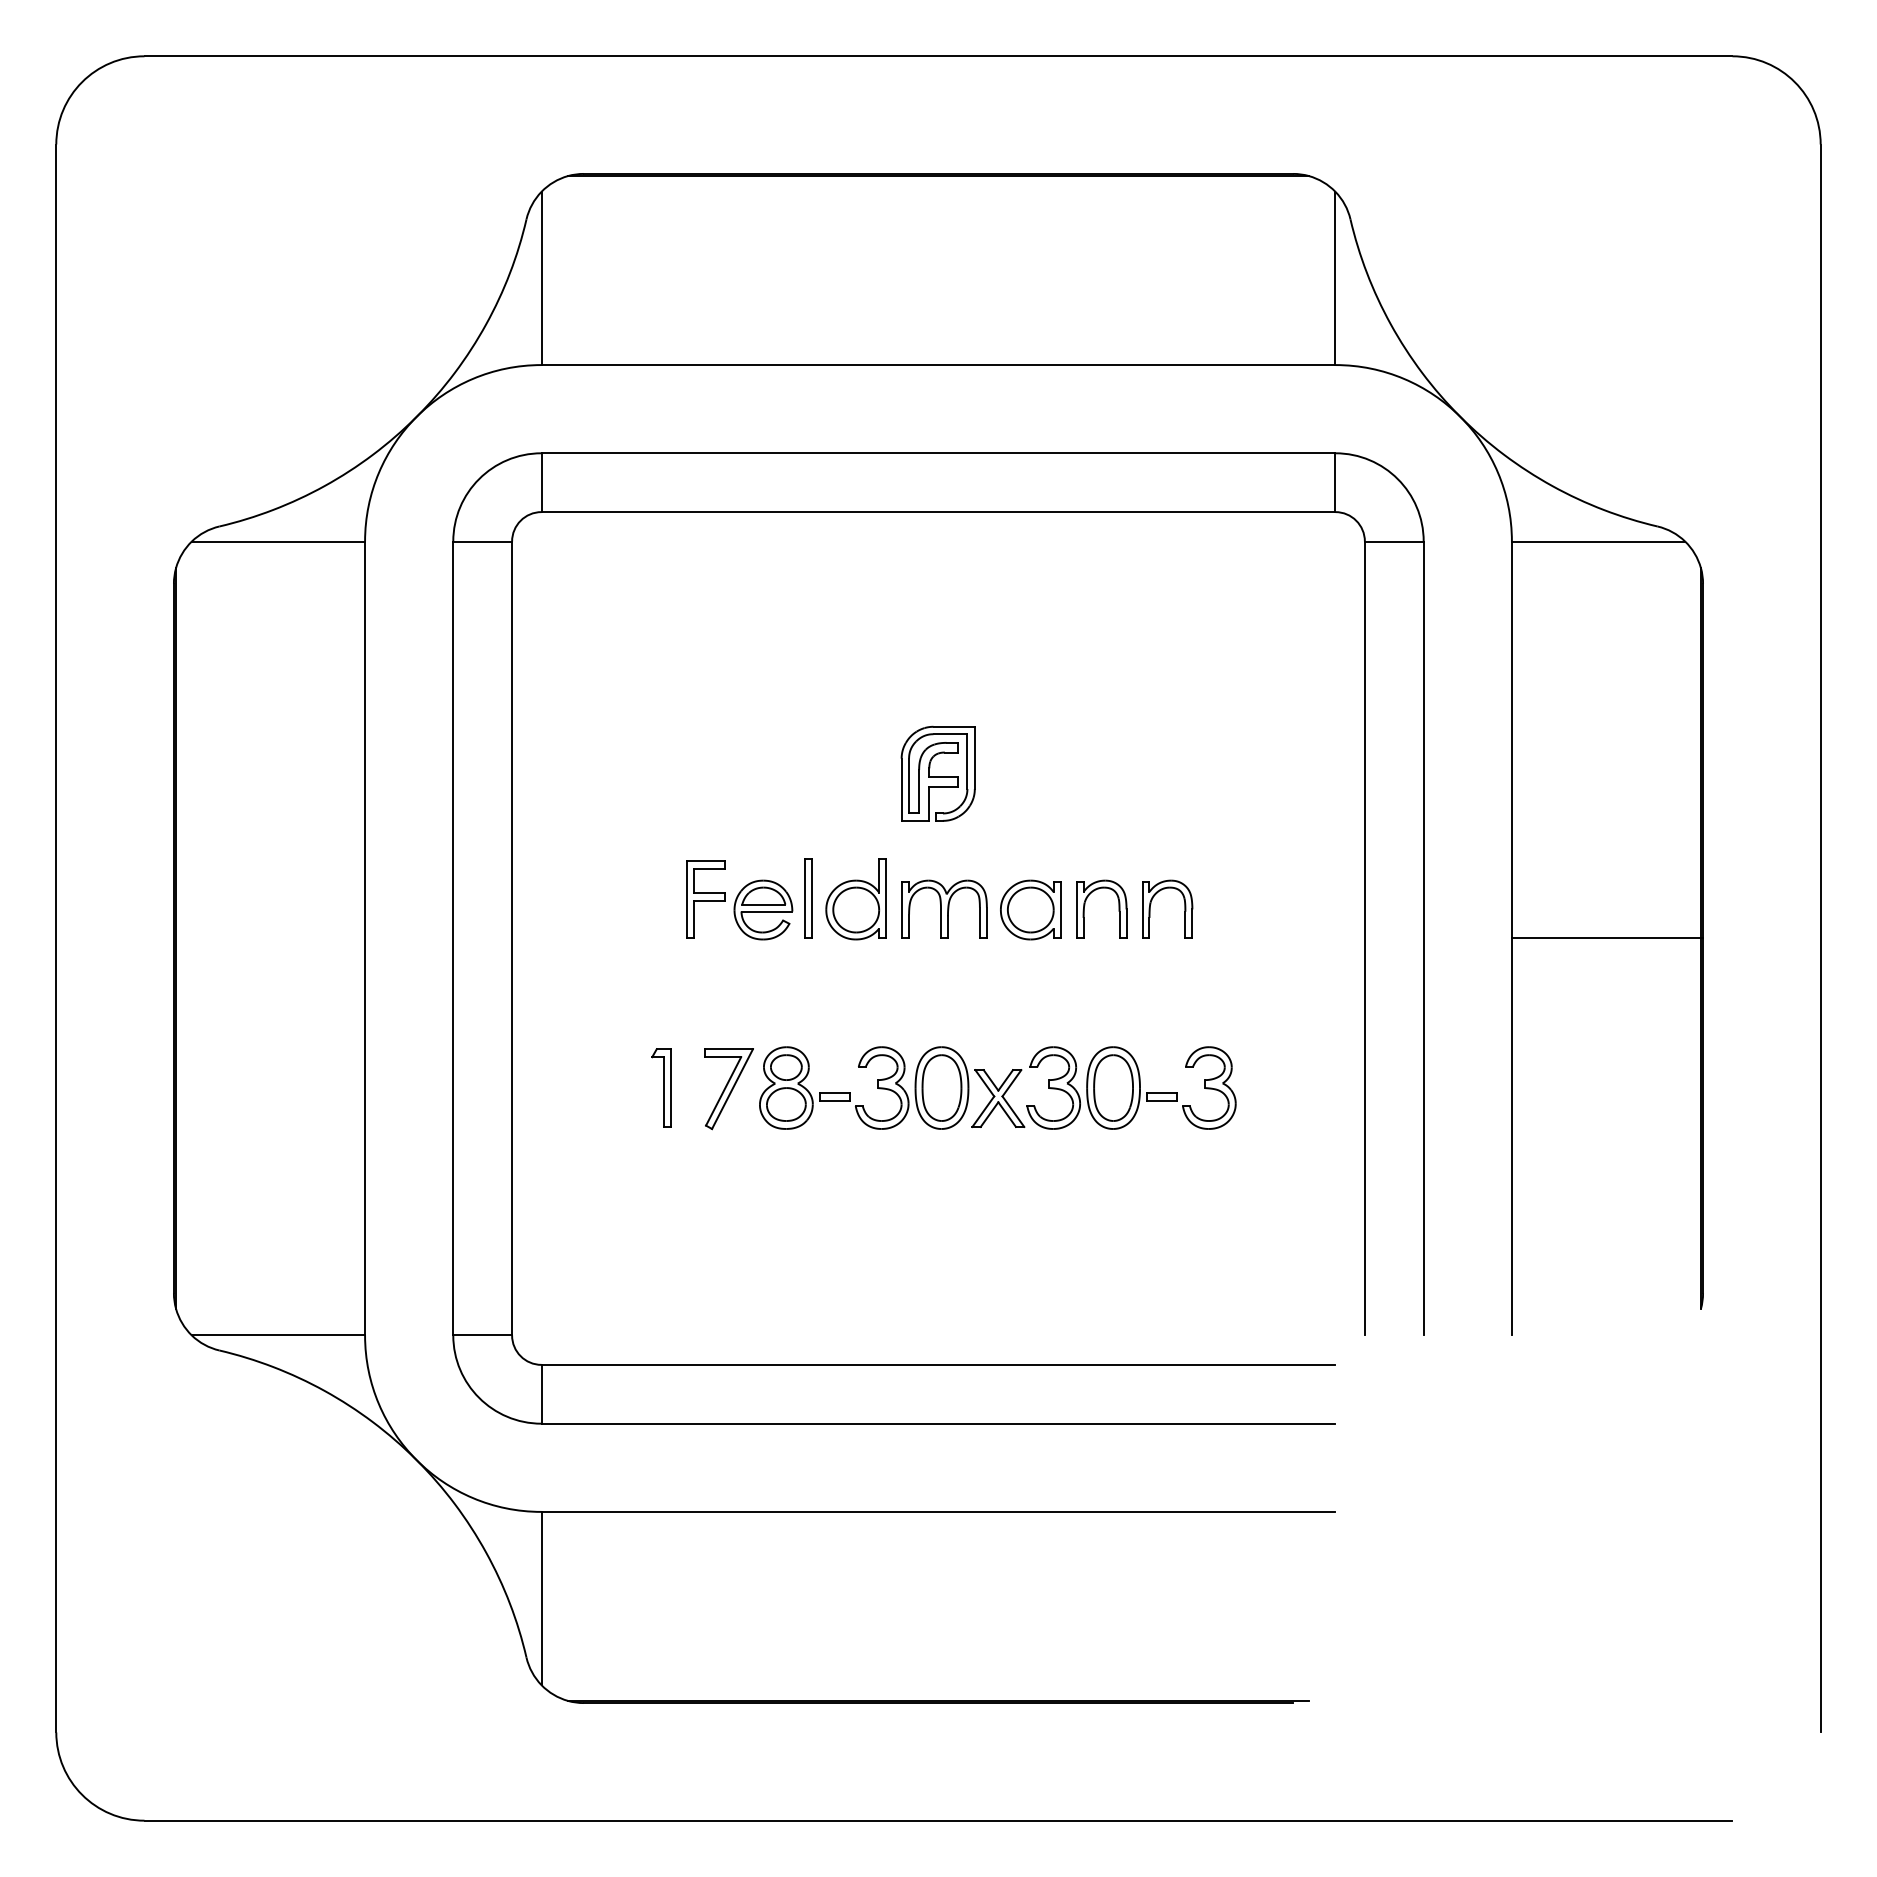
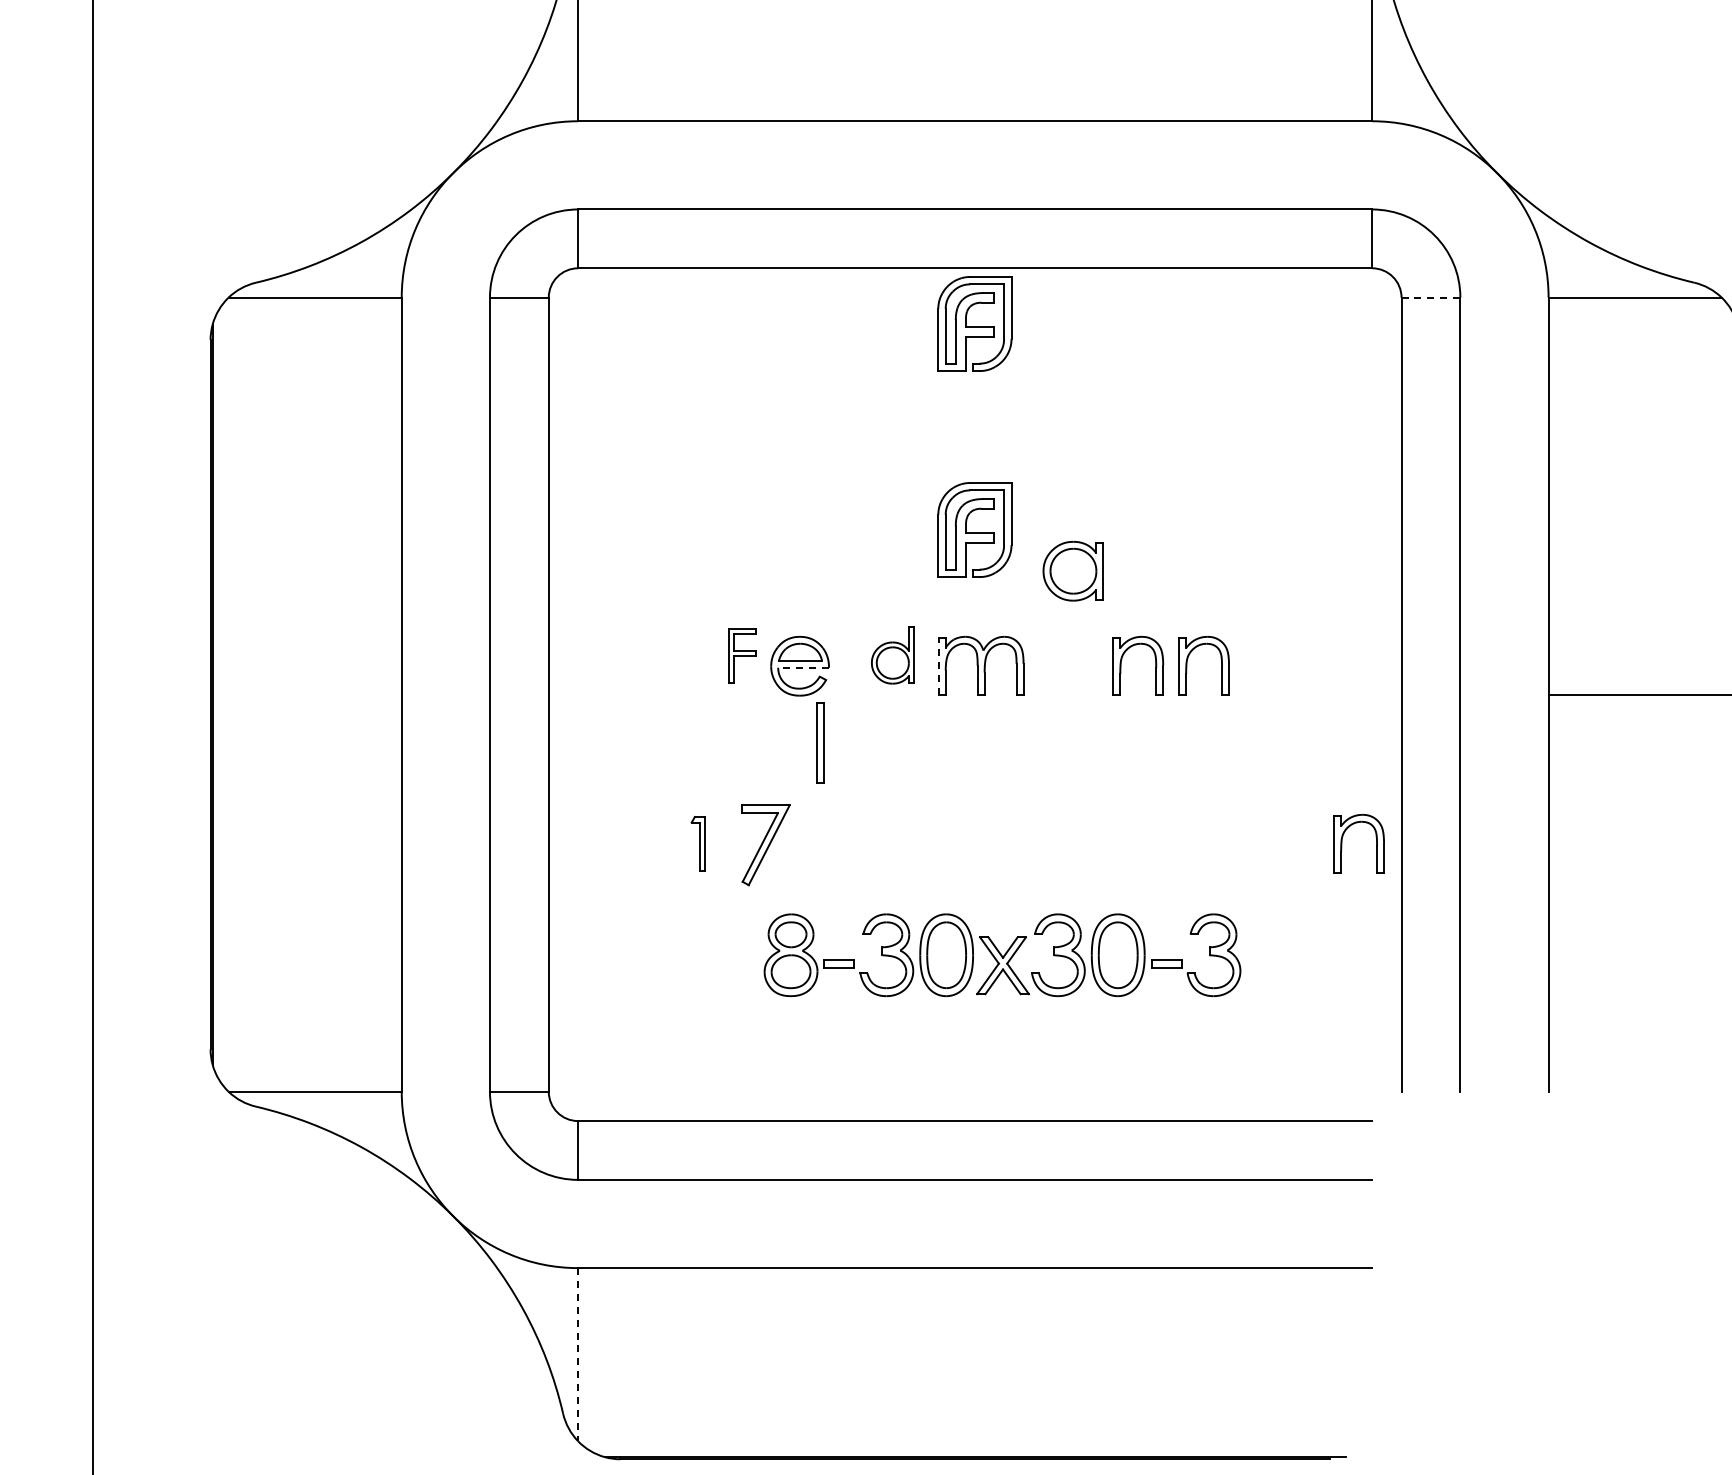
line: (1394, 541) -> (1431, 297), solid -> dashed
part: (937, 567) -> (974, 323), added
part: (808, 898) -> (820, 742), moved
part: (705, 899) -> (742, 655), size x0.7
part: (855, 899) -> (892, 655), size x0.7
line: (902, 909) -> (939, 665), solid -> dashed
part: (1030, 909) -> (1073, 570), moved
line: (766, 911) -> (803, 667), solid -> dashed
part: (1306, 1082) -> (1343, 838), added
part: (661, 1087) -> (698, 843), size x0.7
part: (997, 1087) -> (1002, 954), moved
line: (541, 1598) -> (578, 1354), solid -> dashed

